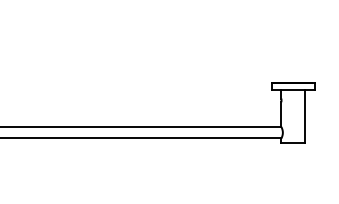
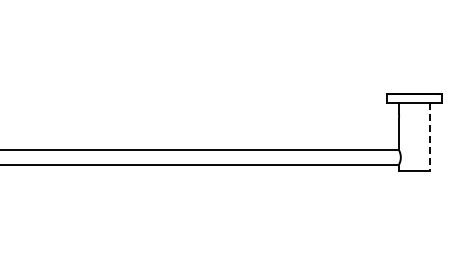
line: (305, 116) -> (429, 136), solid -> dashed

